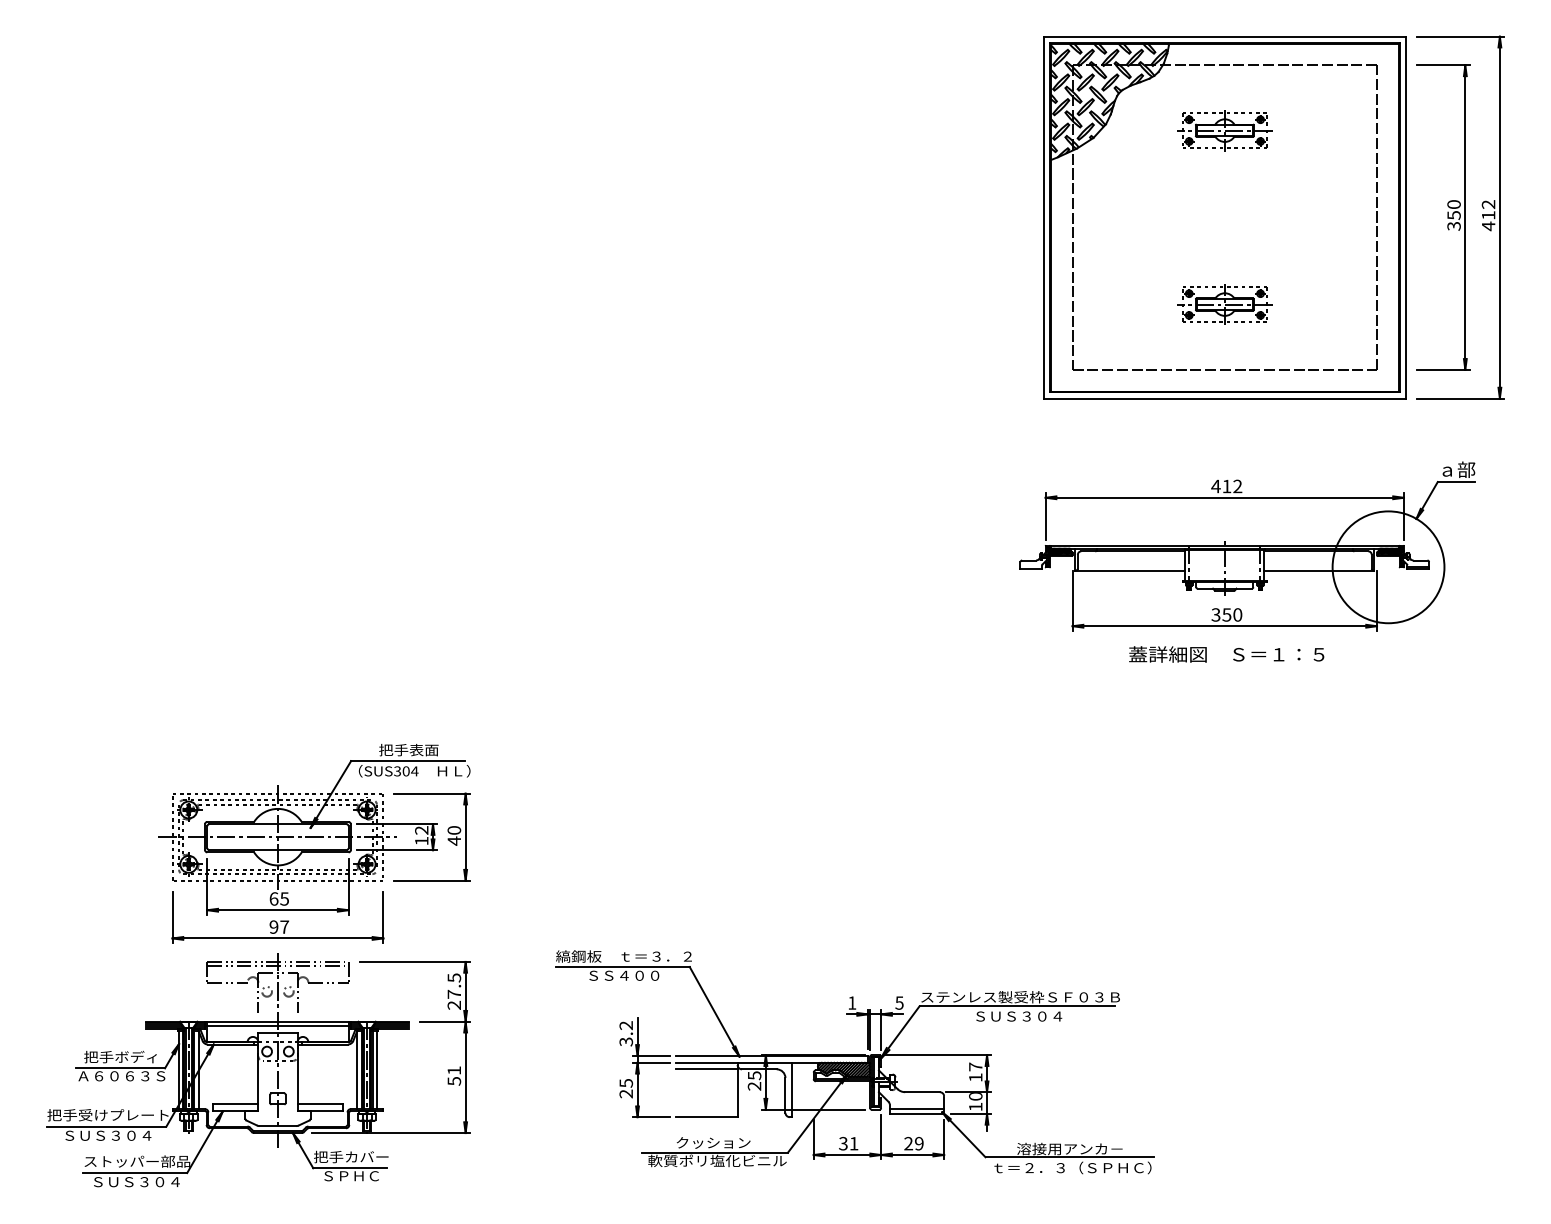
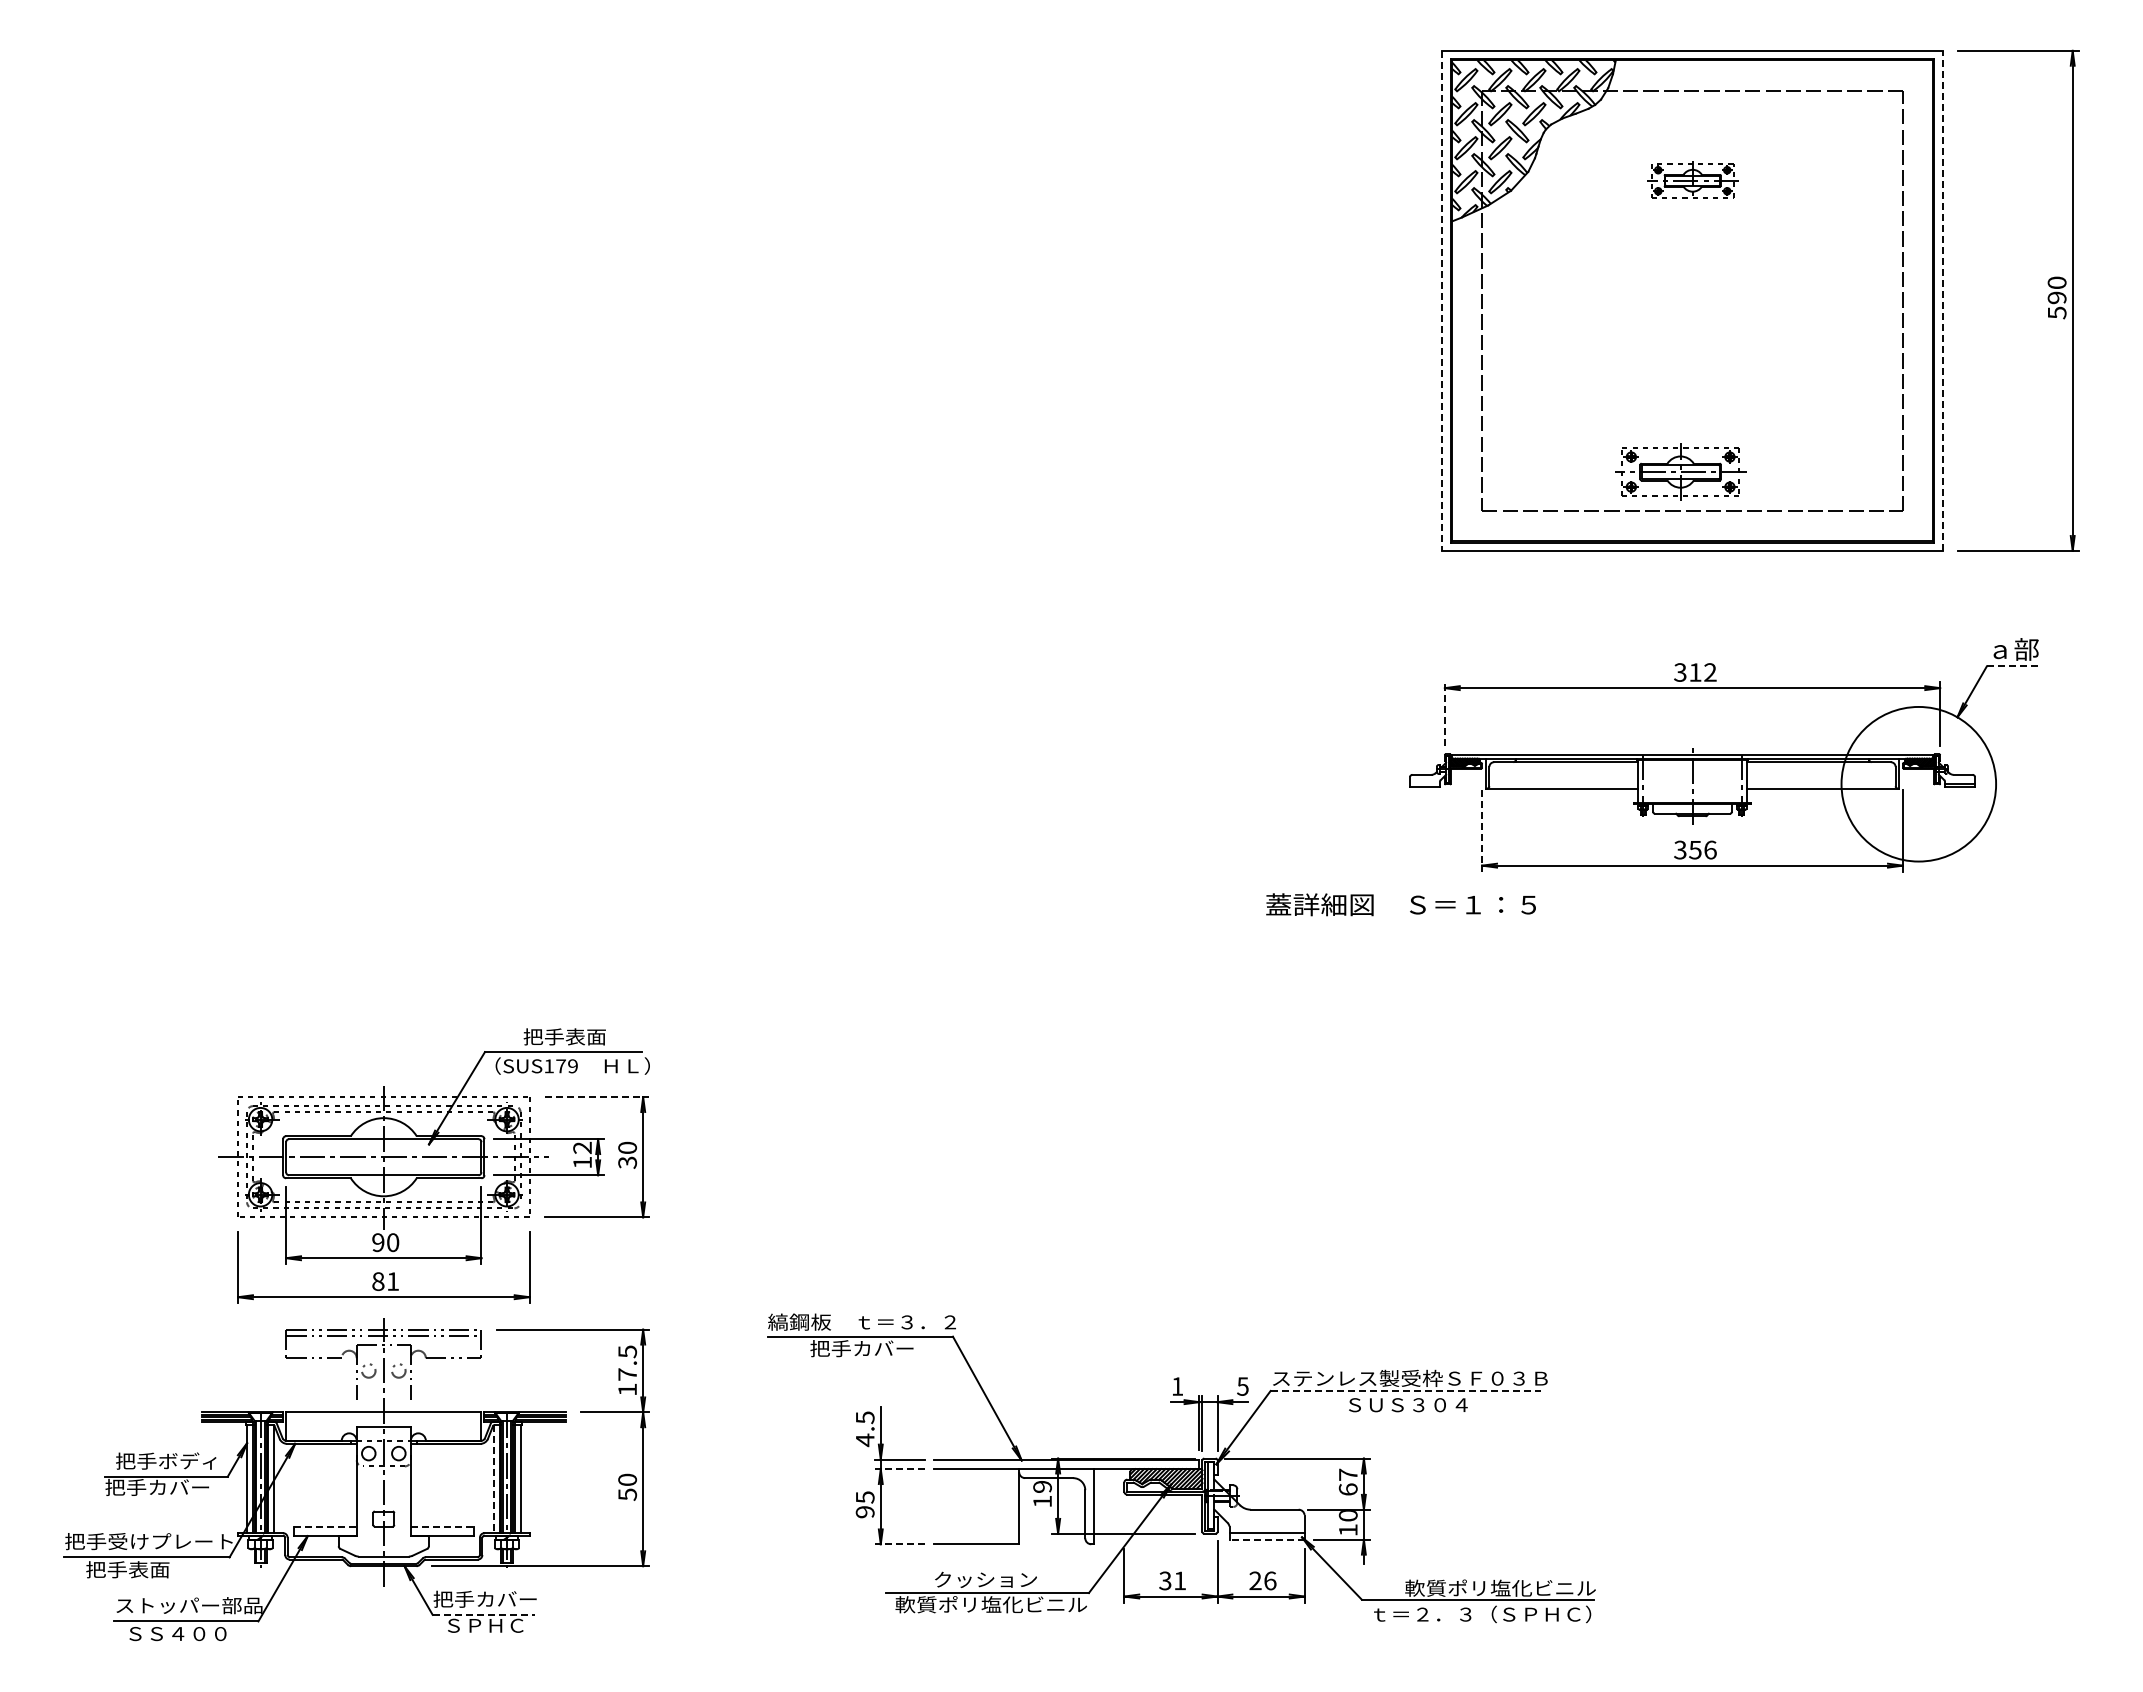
part: (1224, 130) -> (1692, 180), size x0.7
text: (1488, 215) -> (2056, 297), 412 -> 590
line: (1405, 217) -> (1942, 300), solid -> dashed
part: (1443, 217) -> (1994, 300), removed
line: (1043, 218) -> (1442, 301), solid -> dashed
part: (1224, 304) -> (1680, 471), moved
line: (1456, 482) -> (2012, 666), solid -> dashed
text: (1216, 486) -> (1680, 672), 412 -> 312
line: (1045, 516) -> (1444, 714), solid -> dashed
line: (1072, 601) -> (1482, 831), solid -> dashed
text: (1237, 614) -> (1710, 849), 350 -> 356
text: (1226, 654) -> (1400, 904), moved
text: (406, 771) -> (561, 1066), SUS304 -> SUS179
line: (432, 793) -> (597, 1097), solid -> dashed
text: (454, 840) -> (627, 1162), 40 -> 30
text: (279, 898) -> (385, 1242), 65 -> 90
text: (279, 927) -> (385, 1281), 97 -> 81
text: (623, 975) -> (861, 1348), ＳＳ４００ -> 把手カバー
text: (454, 1005) -> (627, 1389), 27.5 -> 17.5
line: (1017, 1005) -> (1406, 1390), solid -> dashed
line: (277, 1026) -> (383, 1418), removed
text: (625, 1034) -> (864, 1429), 3.2 -> 4.5
line: (651, 1063) -> (899, 1469), solid -> dashed
line: (706, 1069) -> (976, 1478), removed
line: (357, 1070) -> (493, 1479), solid -> dashed
text: (454, 1070) -> (627, 1479), 51 -> 50
text: (120, 1075) -> (166, 1486), Ａ６０６３Ｓ -> 把手カバー
text: (975, 1077) -> (1347, 1489), 17 -> 67
text: (754, 1081) -> (1042, 1494), 25 -> 19
text: (626, 1094) -> (865, 1512), 25 -> 95
line: (235, 1104) -> (325, 1526), solid -> dashed
line: (320, 1104) -> (442, 1526), solid -> dashed
line: (917, 1113) -> (1267, 1539), solid -> dashed
line: (651, 1117) -> (899, 1544), solid -> dashed
text: (106, 1135) -> (147, 1569), ＳＵＳ３０４ -> 把手表面
text: (919, 1143) -> (1270, 1580), 29 -> 26
text: (1085, 1148) -> (1500, 1587), 溶接用アンカ－ -> 軟質ポリ塩化ビニル
line: (350, 1168) -> (484, 1614), solid -> dashed
text: (144, 1182) -> (199, 1634), ＳＵＳ３０４ -> ＳＳ４００

